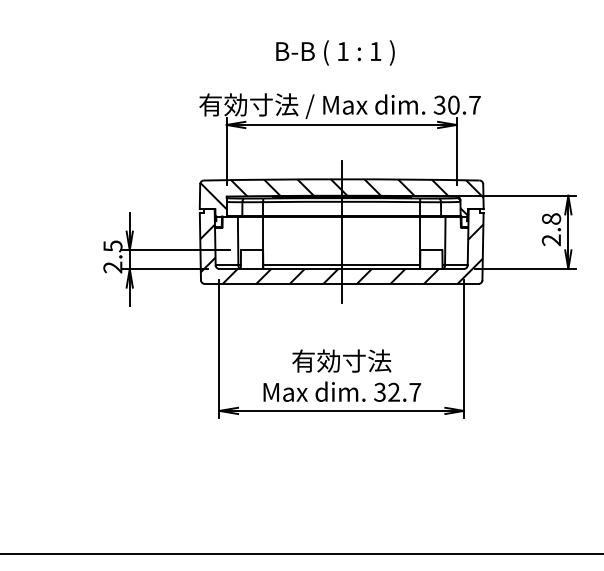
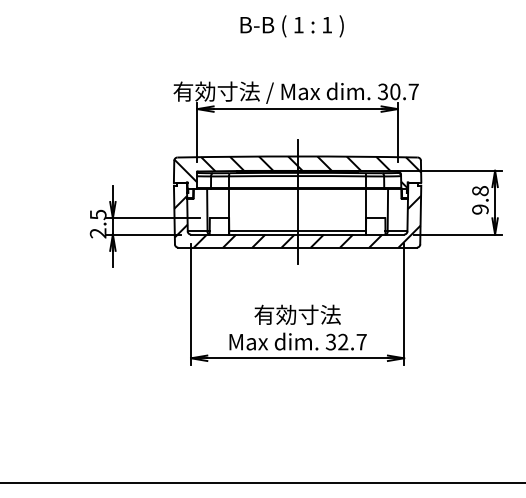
text: (334, 53) -> (291, 26), moved
text: (551, 240) -> (480, 209), 2.8 -> 9.8

